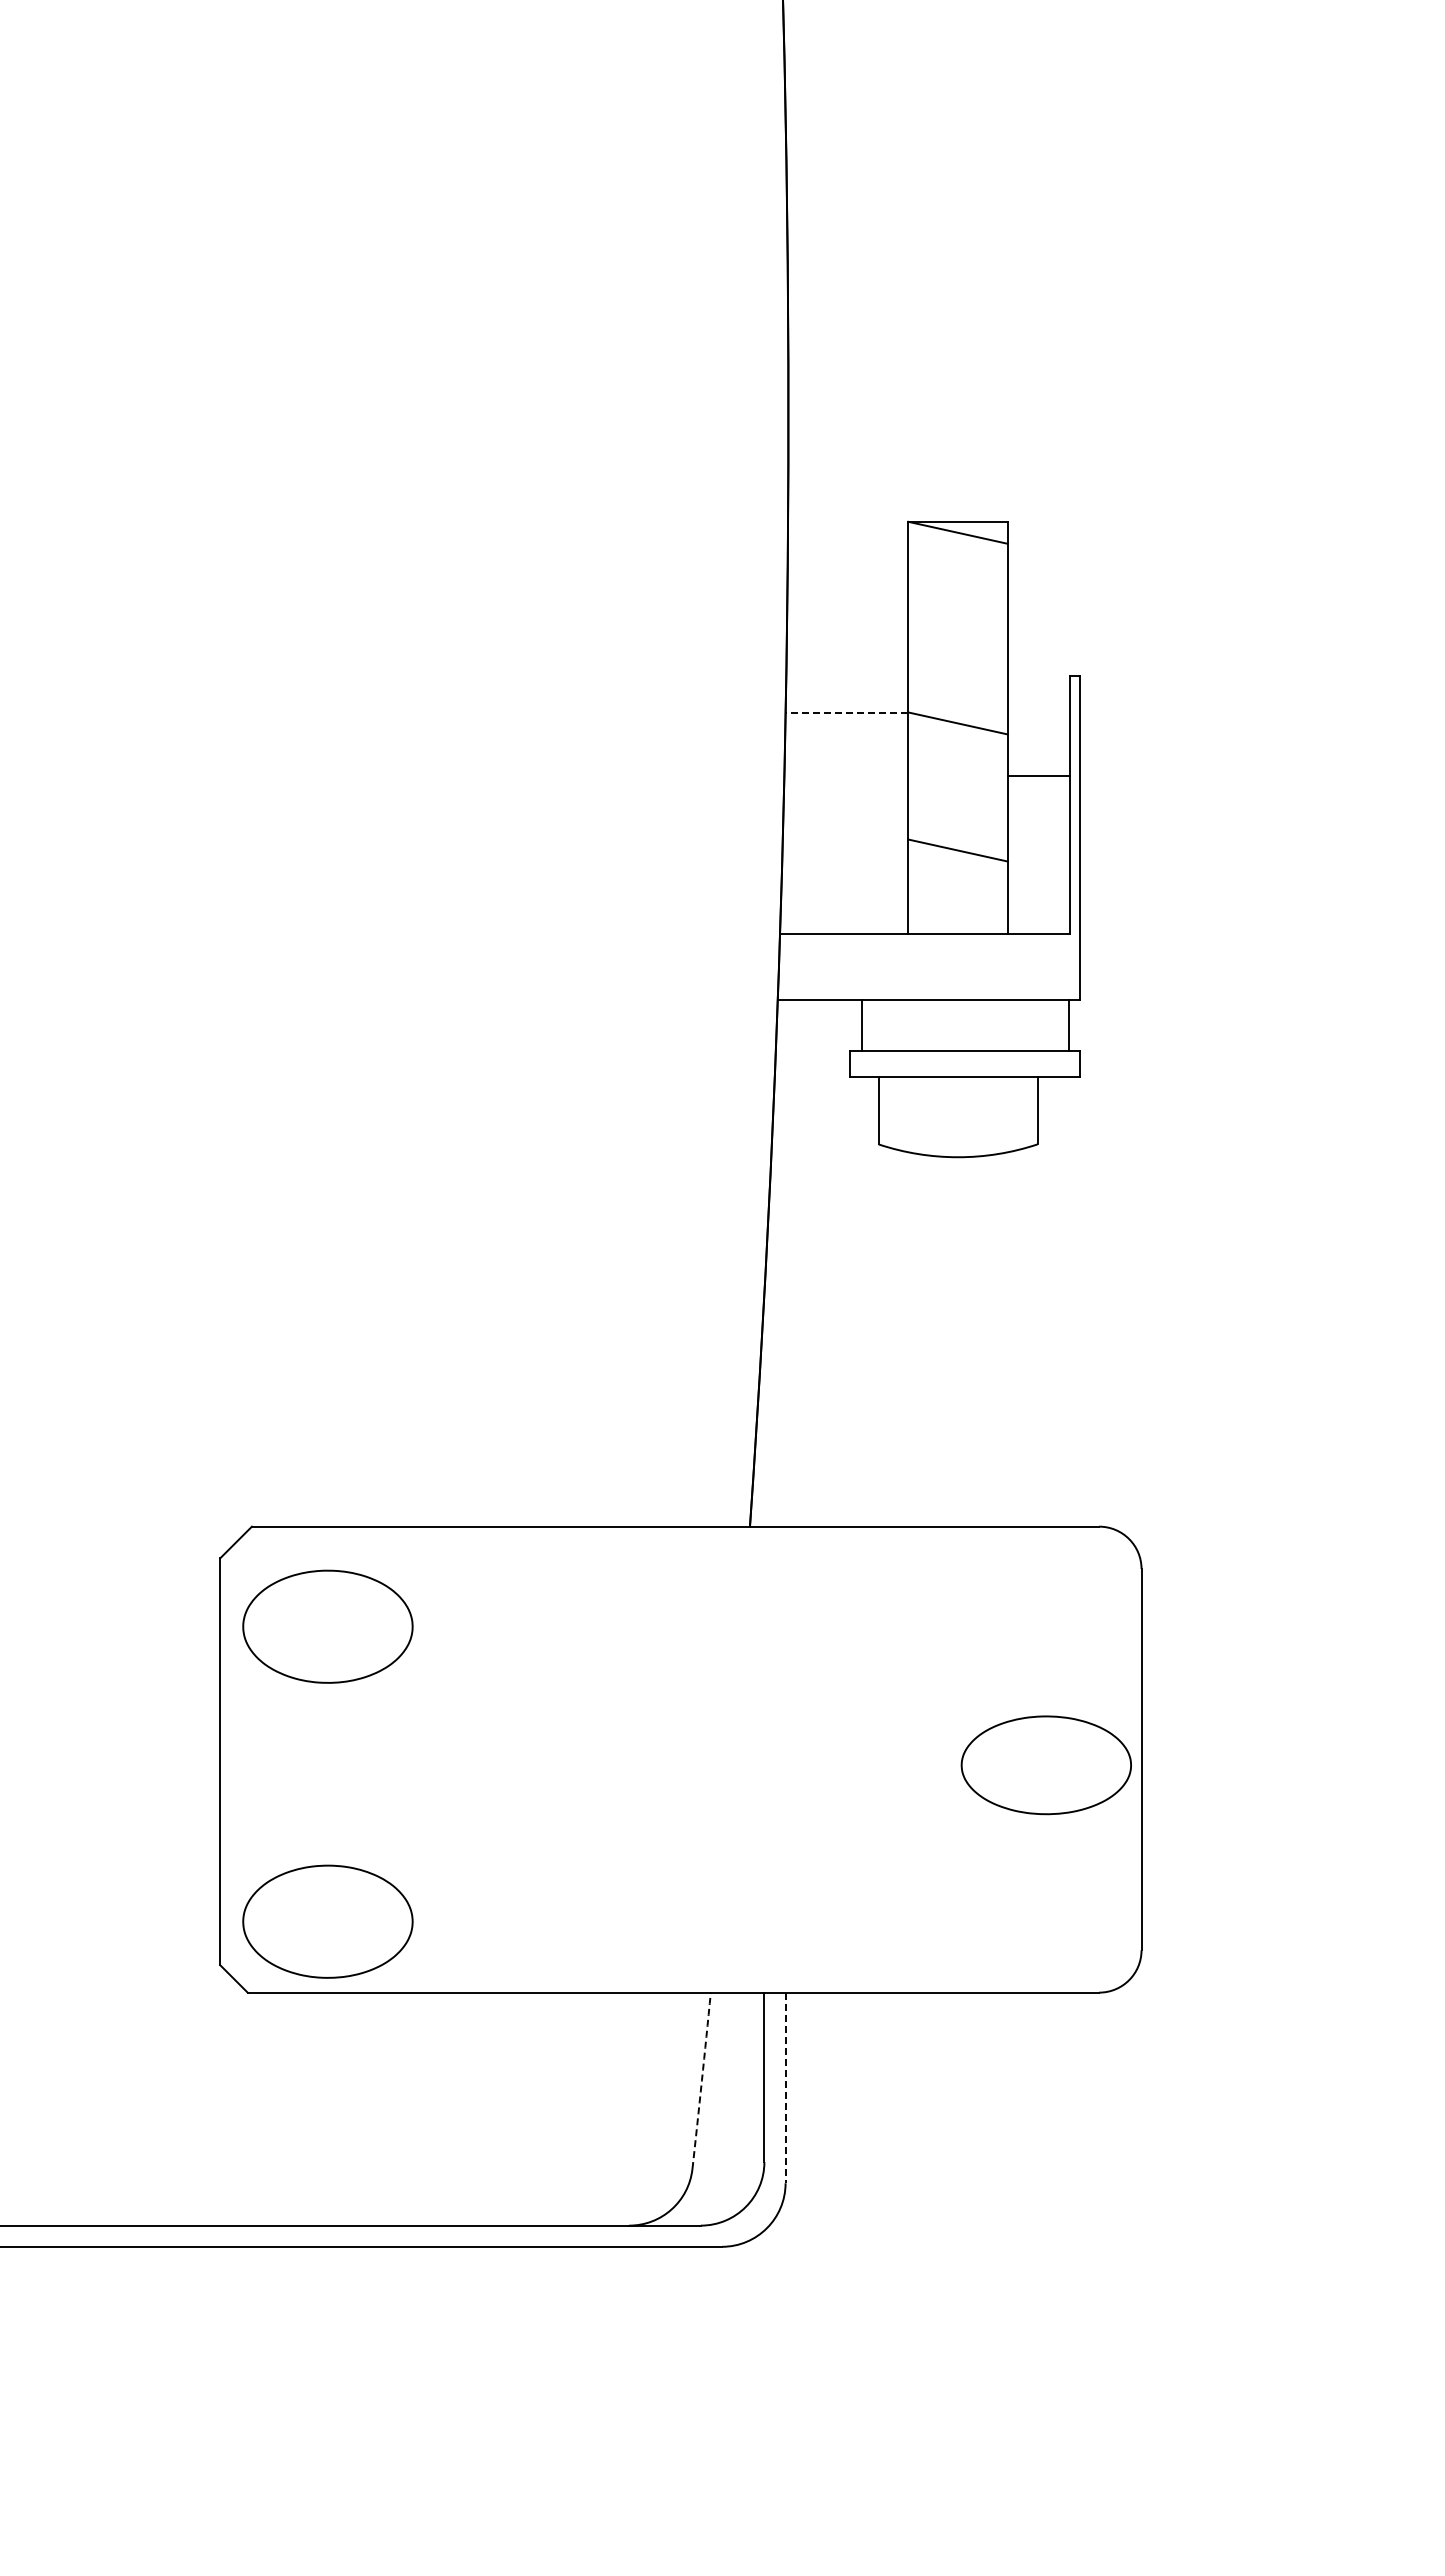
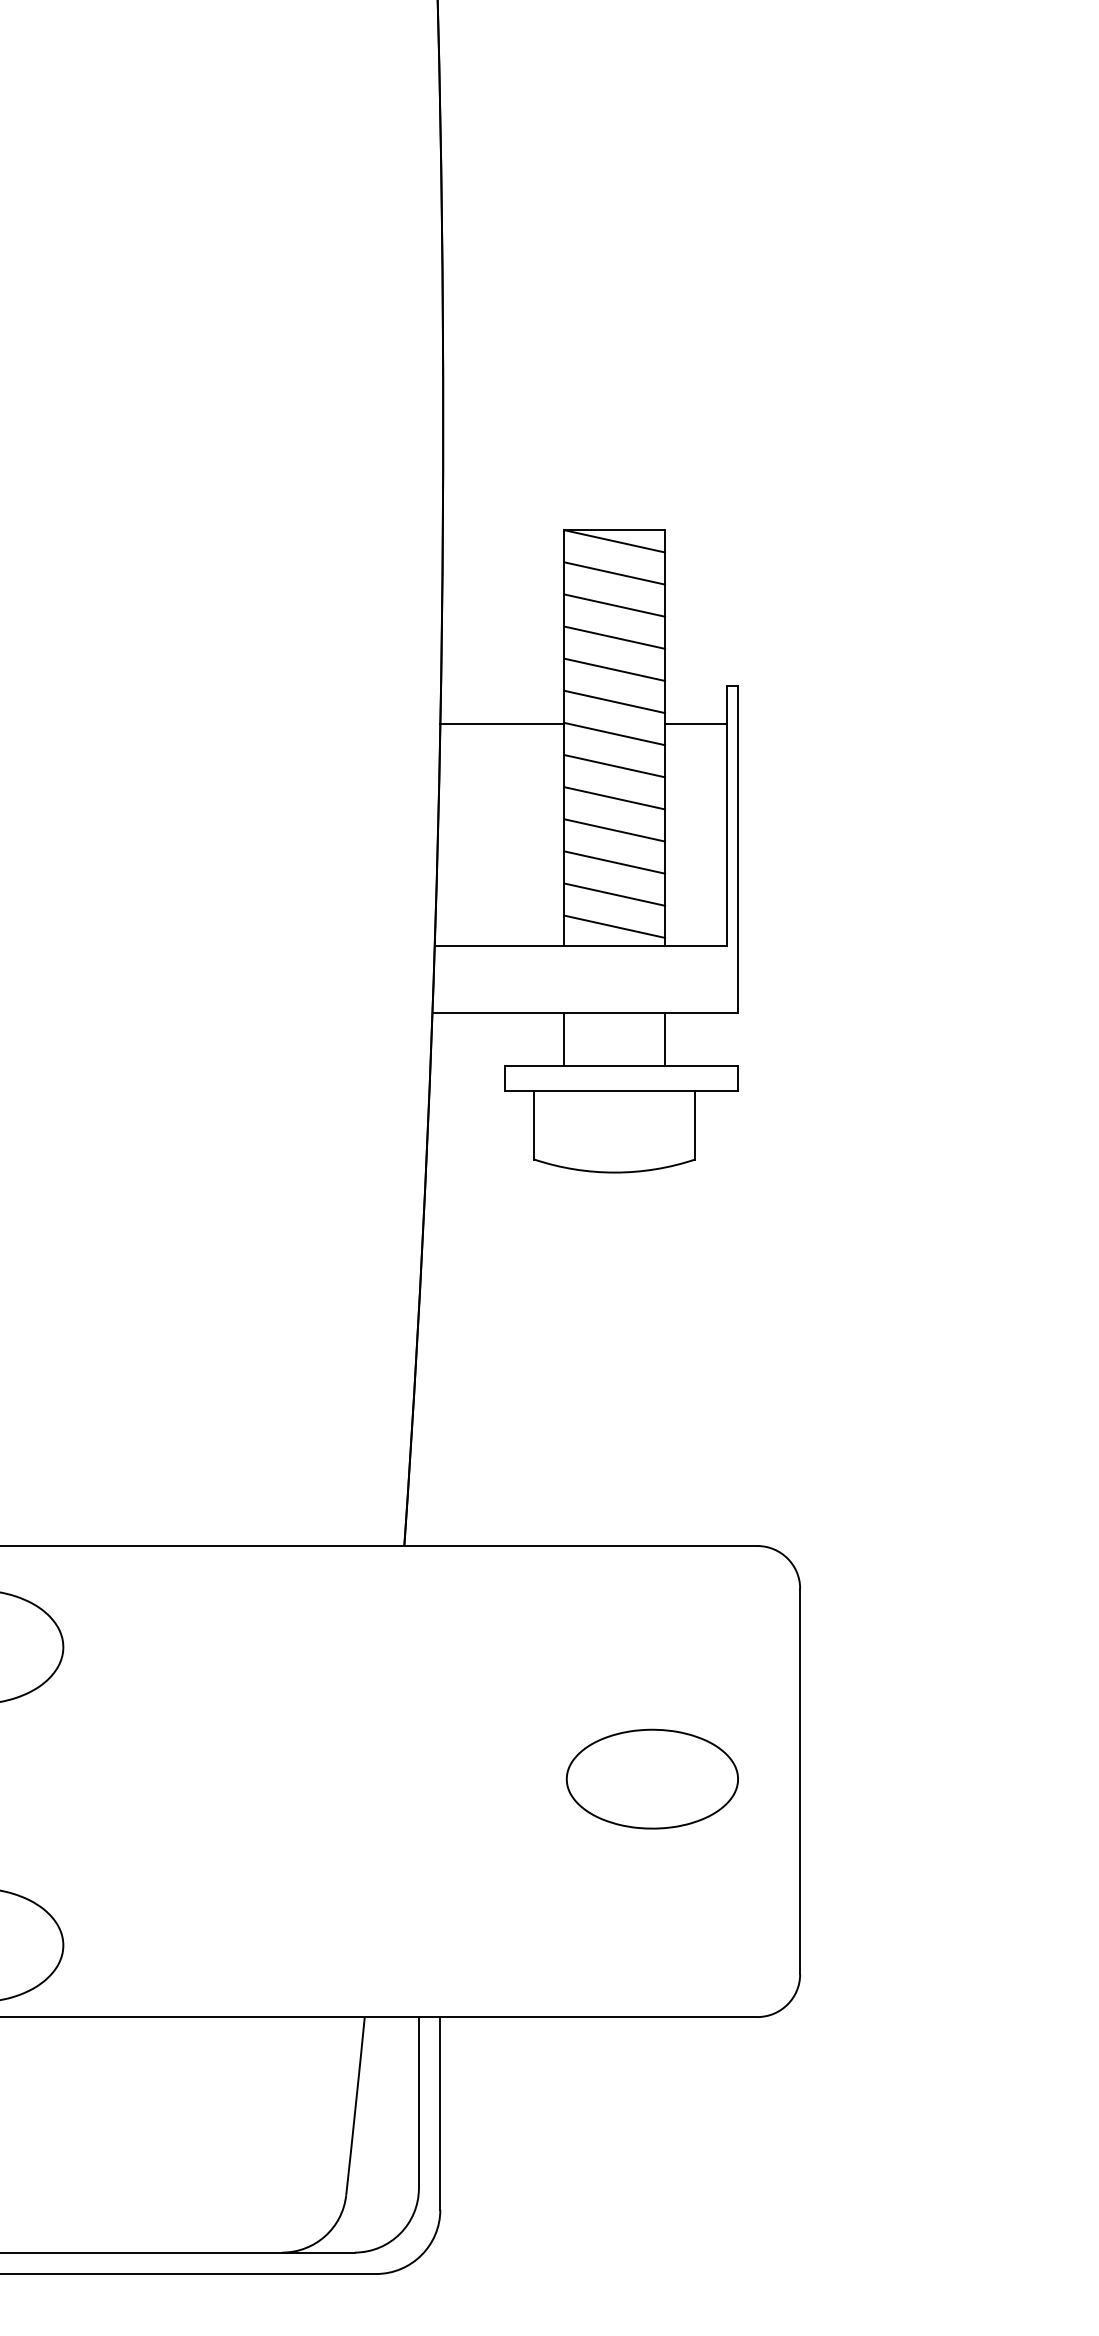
line: (957, 564) -> (614, 573), added
line: (957, 596) -> (614, 605), added
line: (957, 628) -> (614, 638), added
line: (957, 659) -> (614, 669), added
line: (957, 691) -> (614, 701), added
line: (846, 713) -> (501, 723), dashed -> solid
line: (957, 755) -> (614, 766), added
line: (1038, 776) -> (696, 723), moved
line: (957, 787) -> (614, 798), added
line: (957, 818) -> (614, 830), added
line: (957, 882) -> (614, 894), added
line: (957, 914) -> (614, 927), added
line: (862, 1025) -> (564, 1039), moved
line: (1068, 1025) -> (664, 1039), moved
part: (1045, 1765) -> (651, 1779), moved
arc: (701, 2080) -> (355, 2105), dashed -> solid
line: (785, 2088) -> (440, 2113), dashed -> solid

